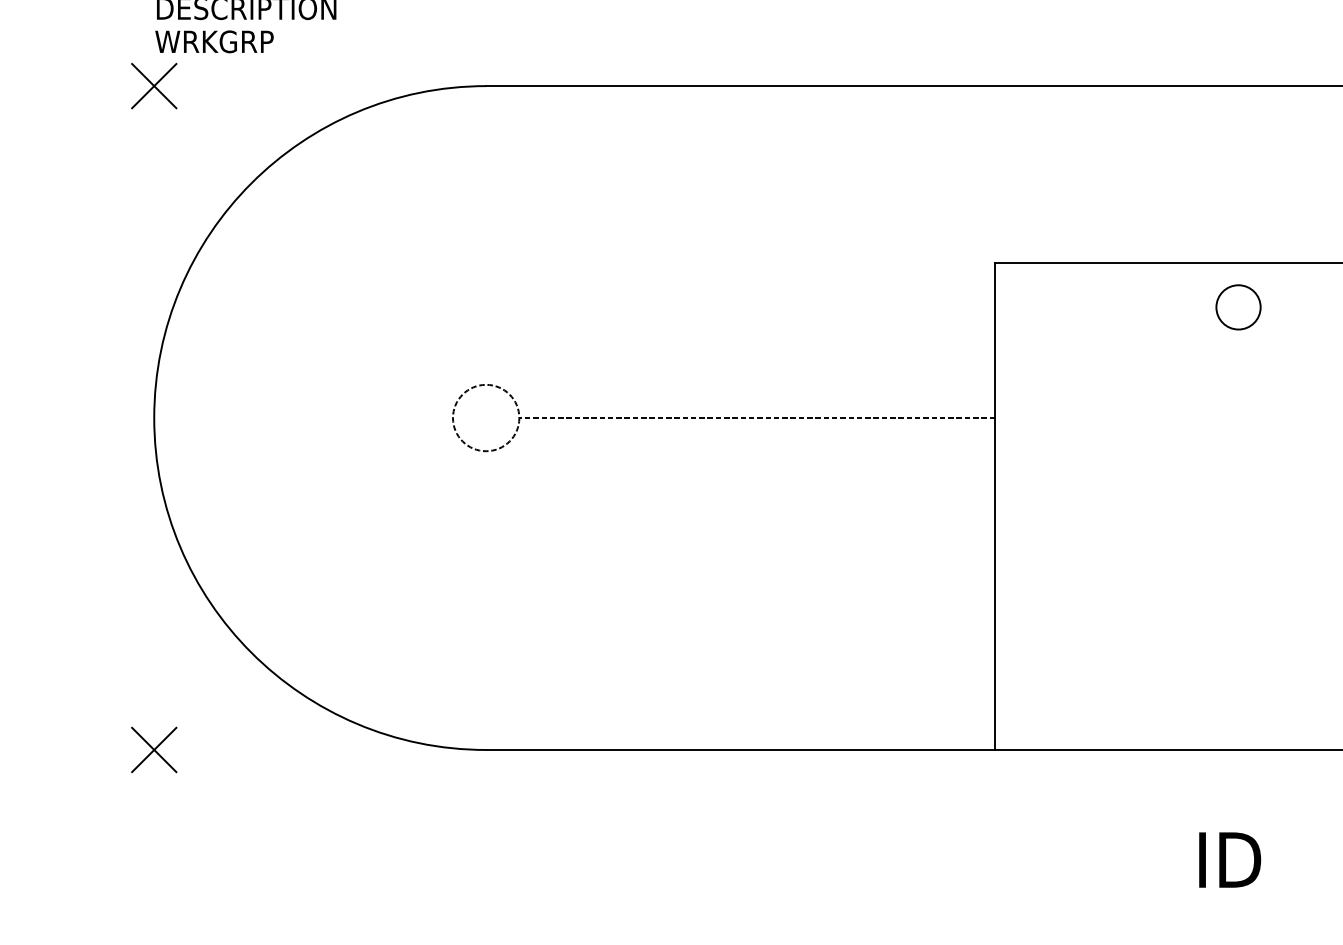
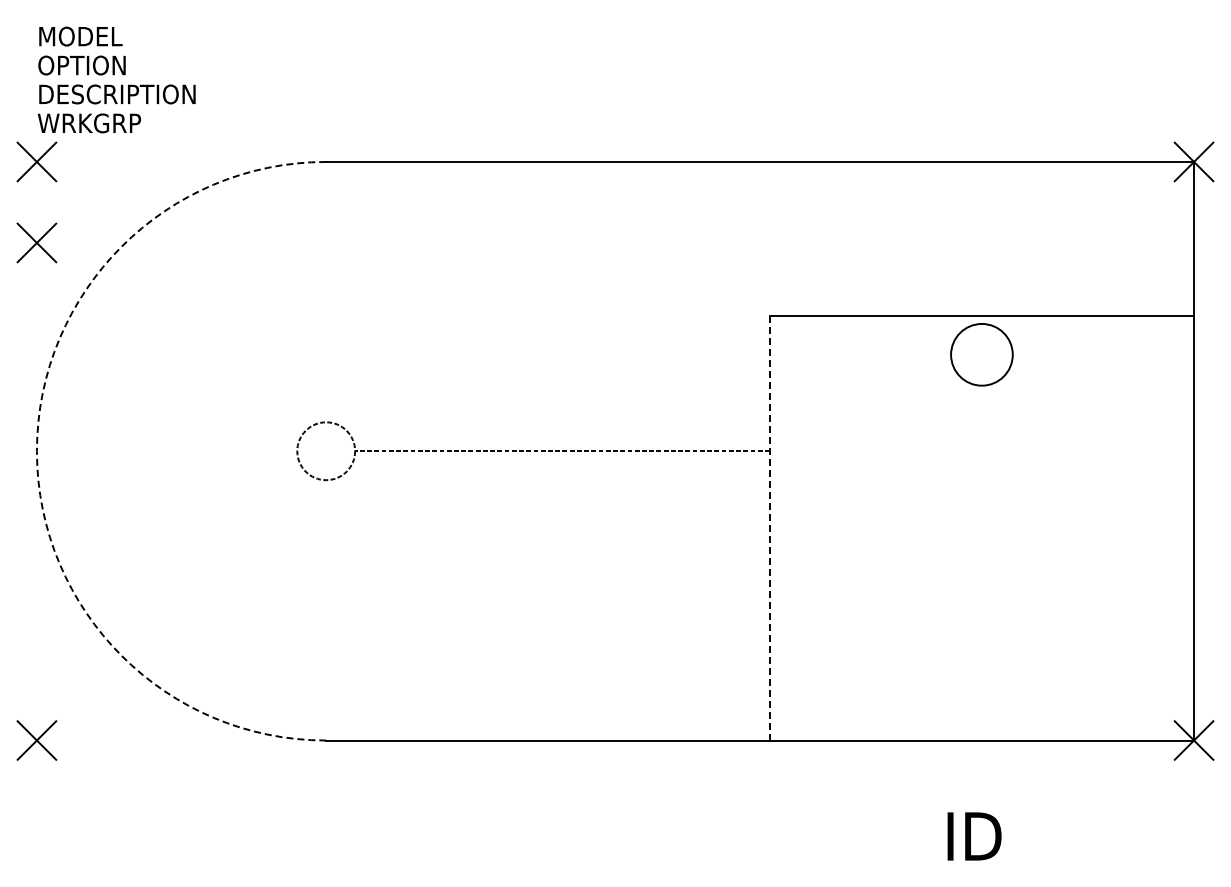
part: (153, 178) -> (36, 242), added
circle: (1238, 307) -> (981, 354), size x1.6
arc: (153, 418) -> (36, 451), solid -> dashed
line: (994, 506) -> (769, 528), solid -> dashed

